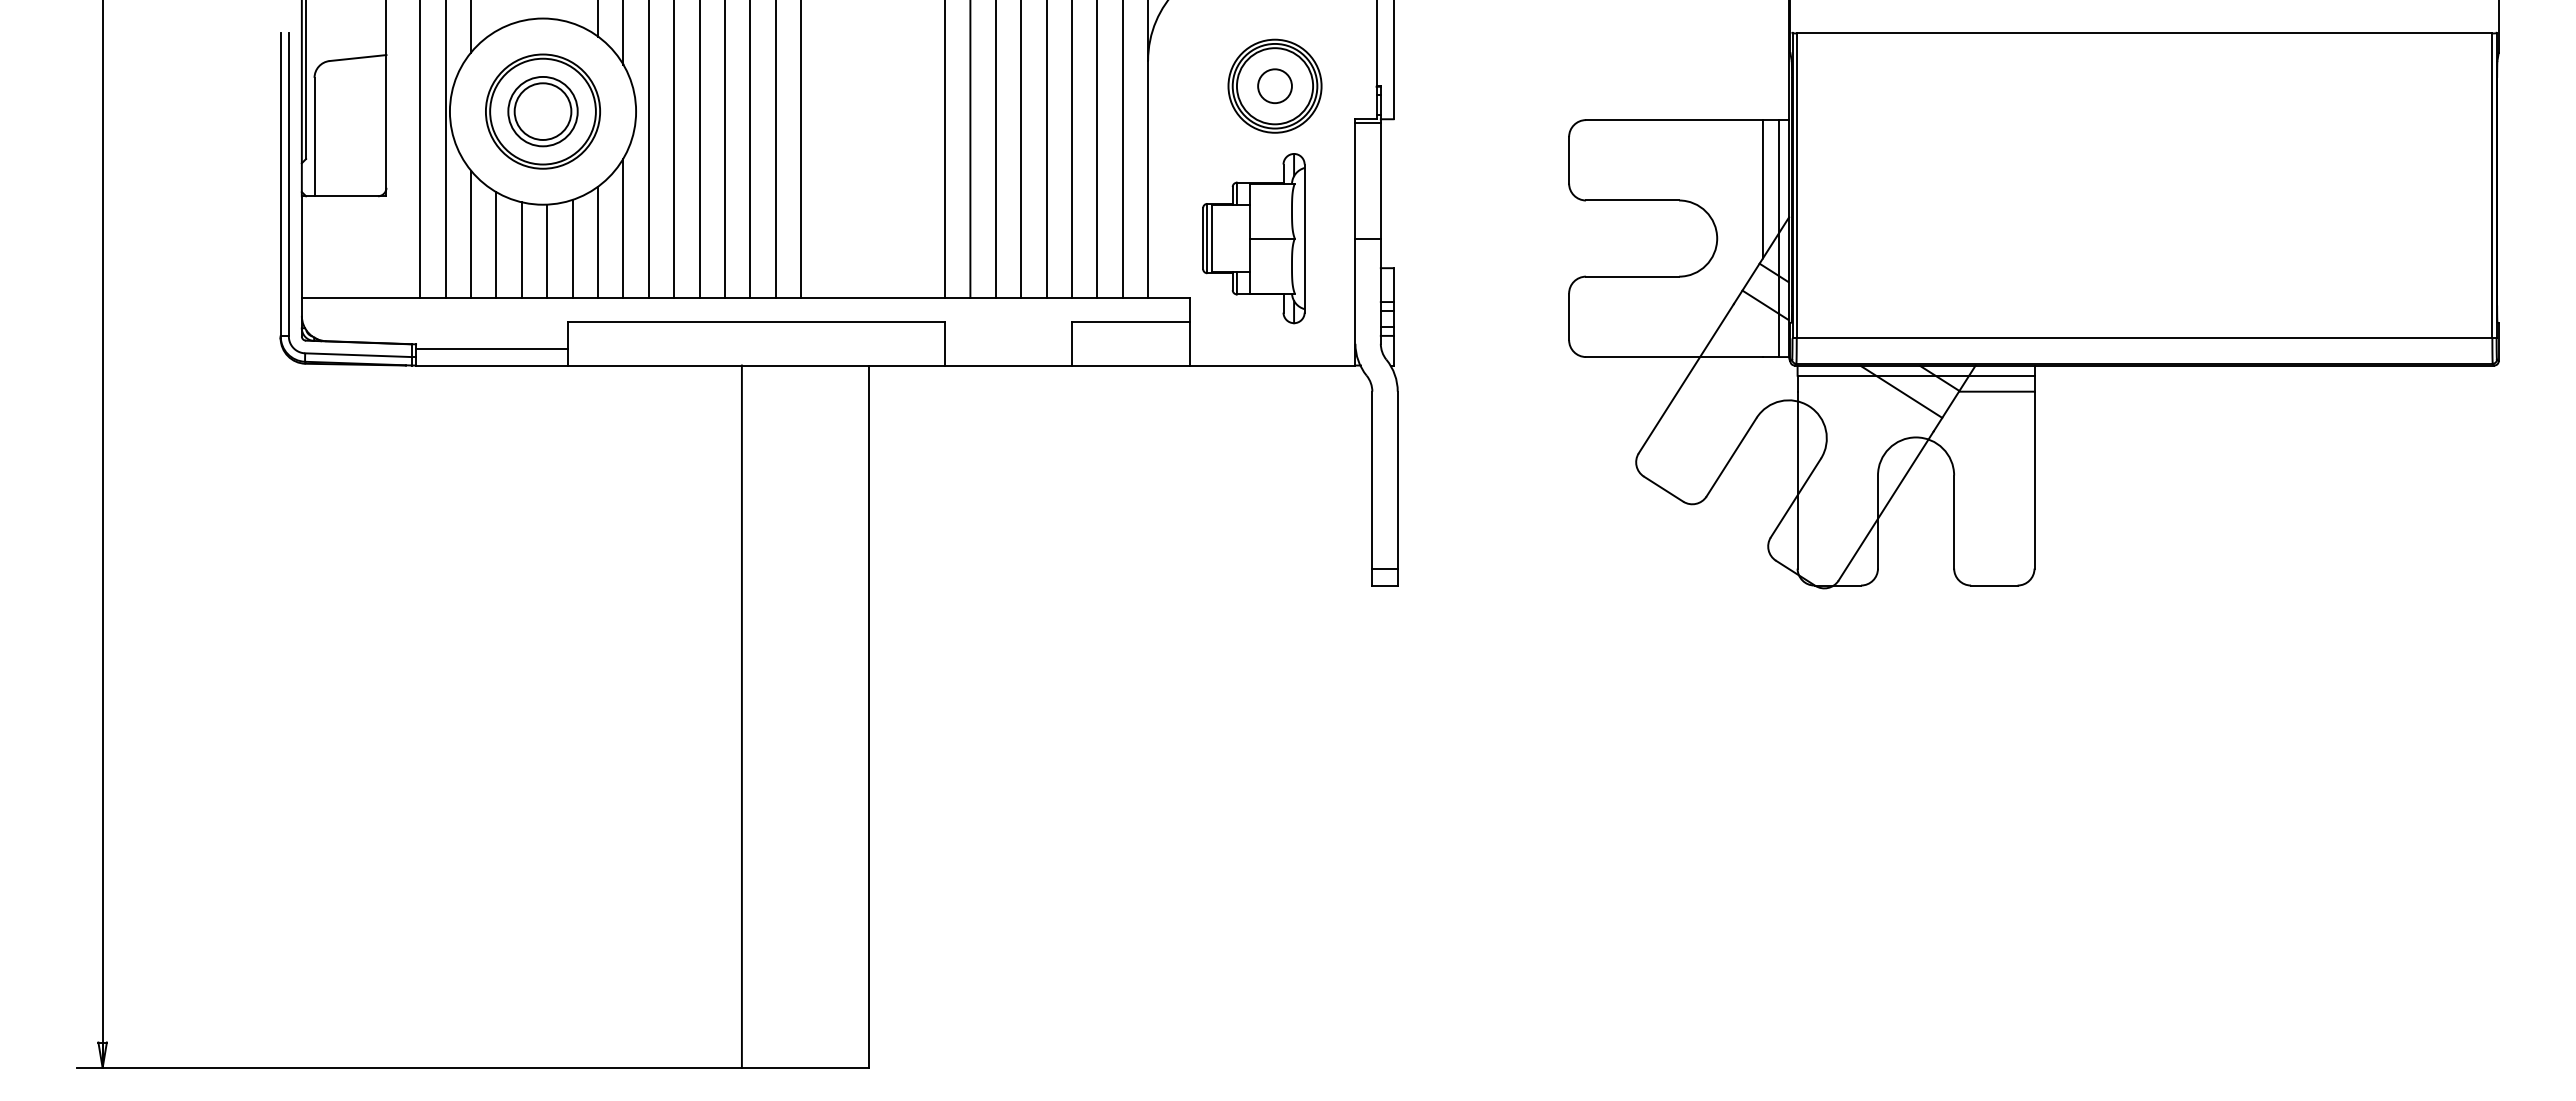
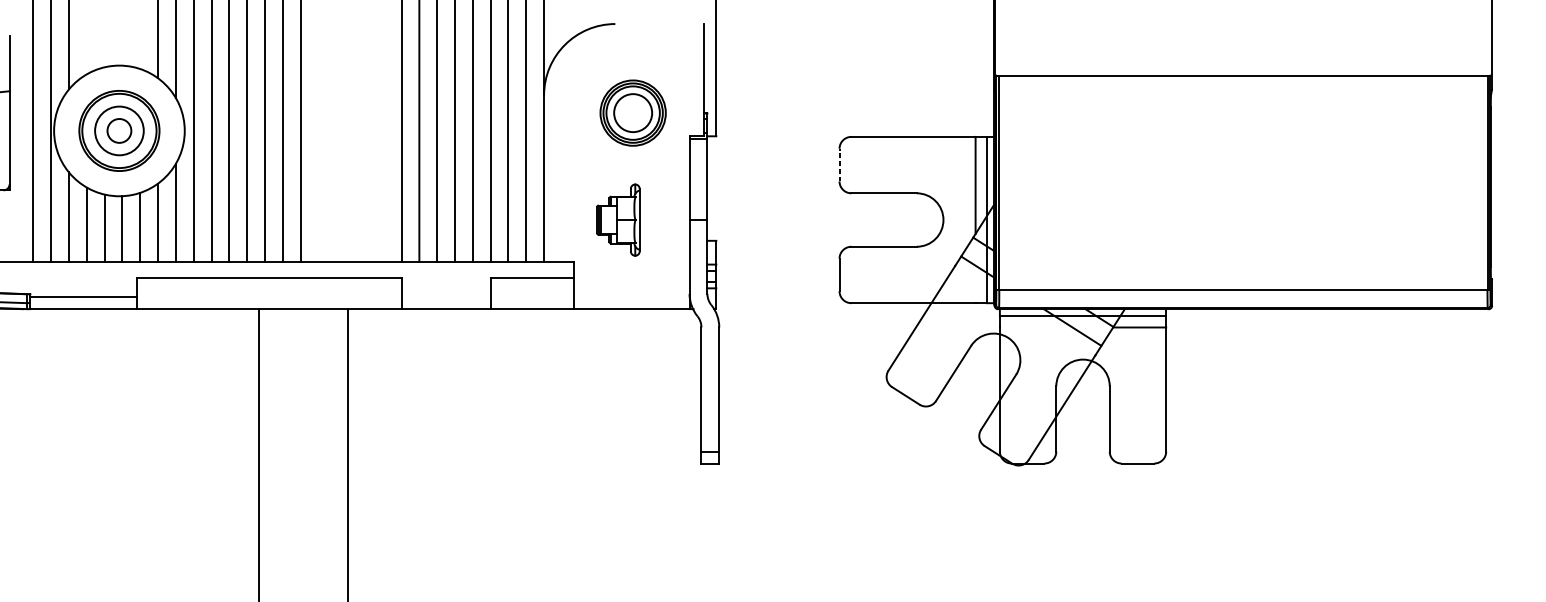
circle: (1274, 86) -> (632, 113), size x1.6
circle: (542, 111) -> (119, 130), size x0.6
line: (1569, 159) -> (839, 164), solid -> dashed
part: (1253, 238) -> (618, 219), size x0.6

